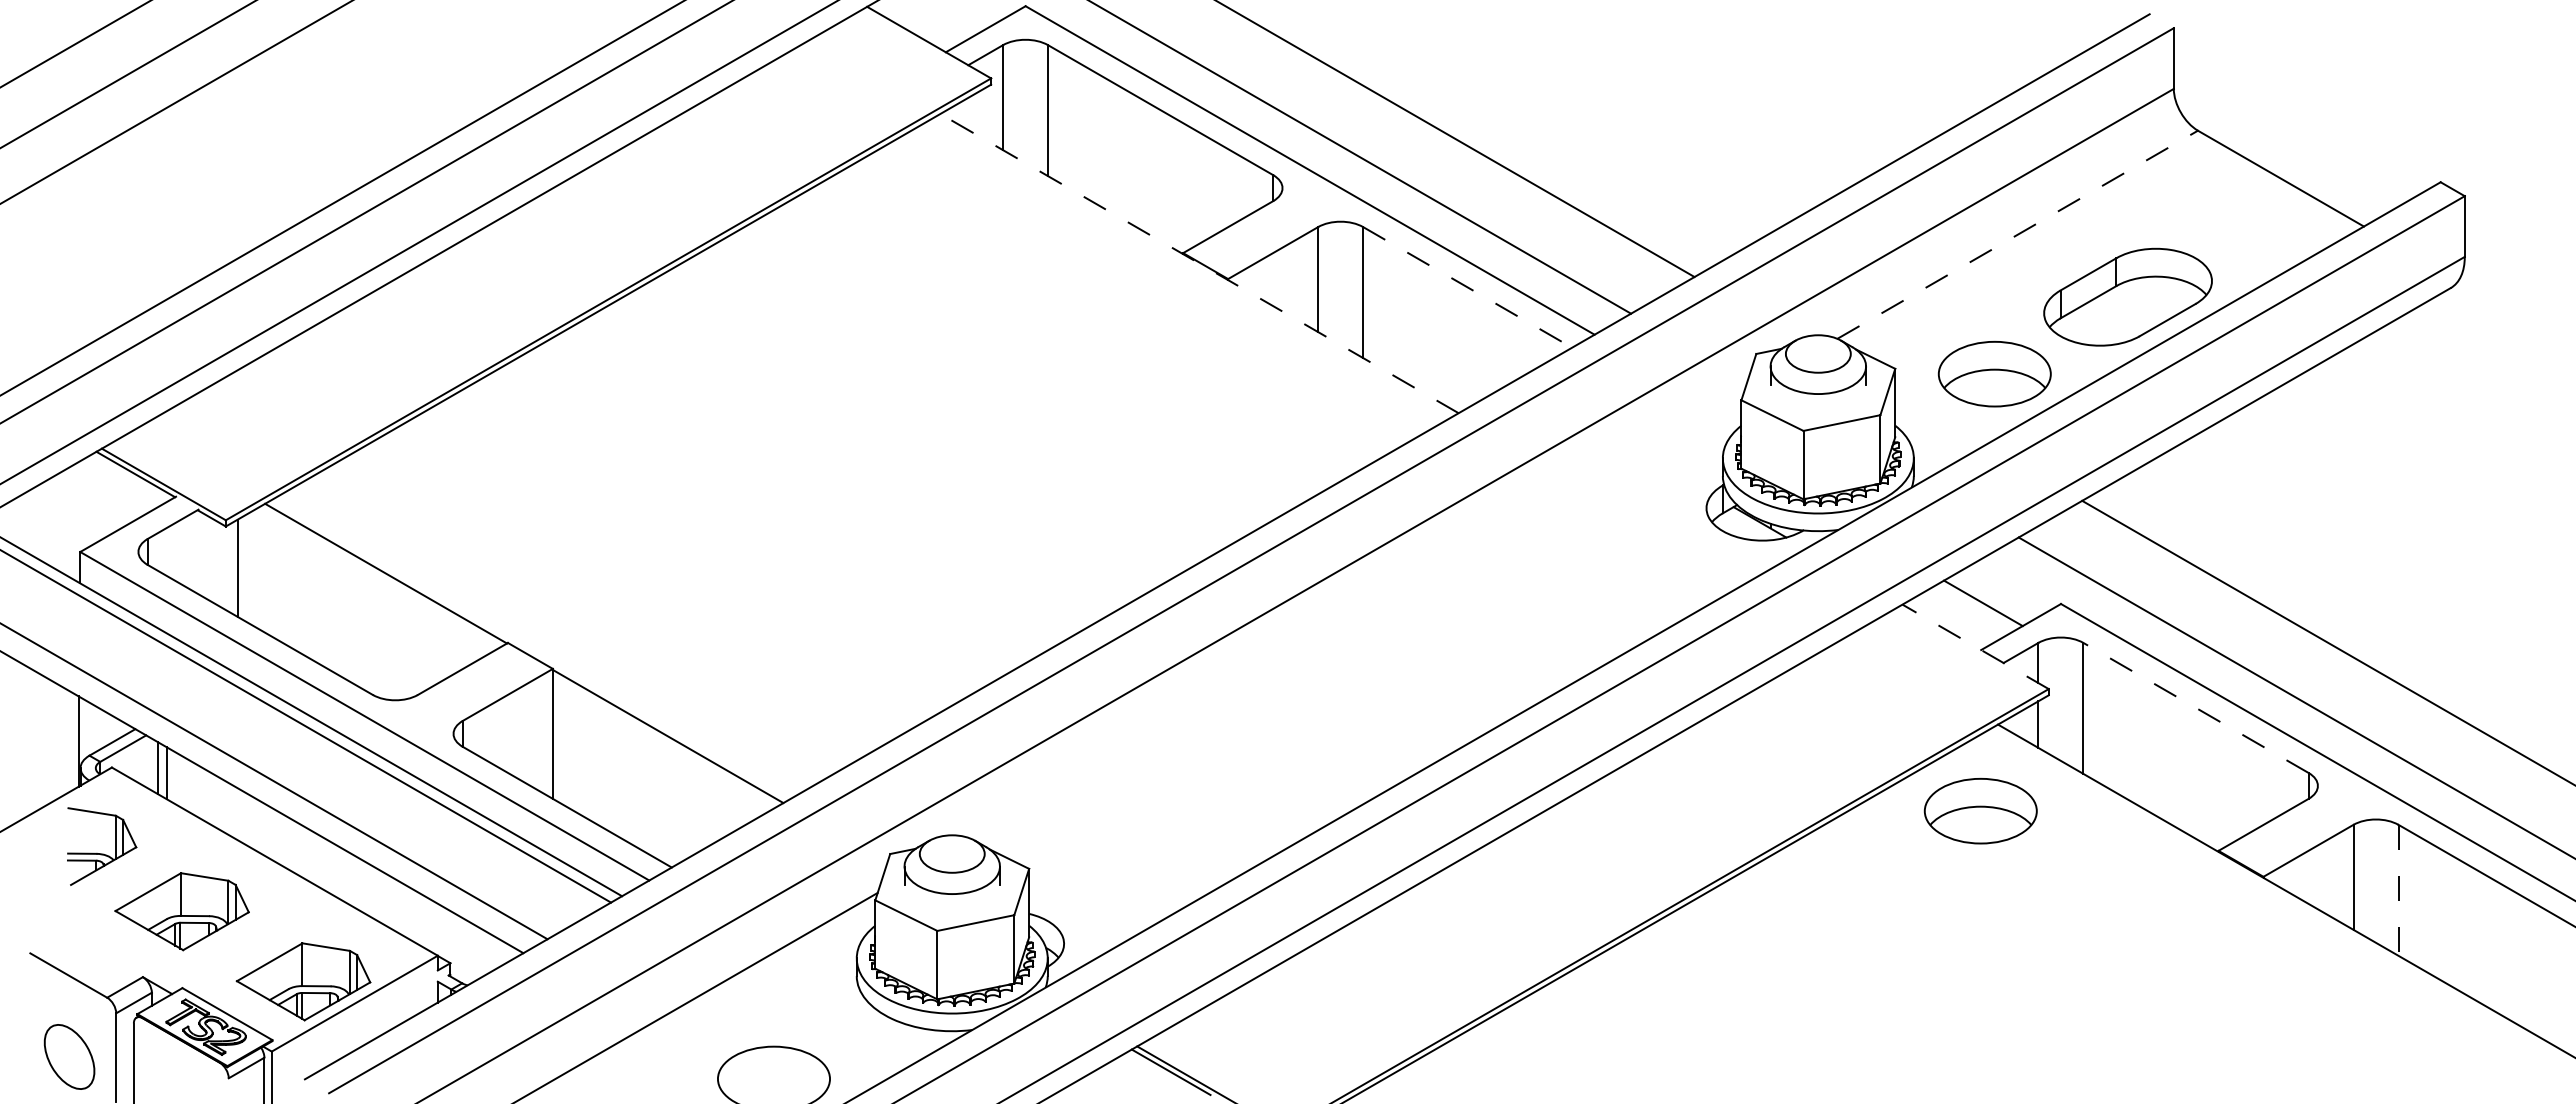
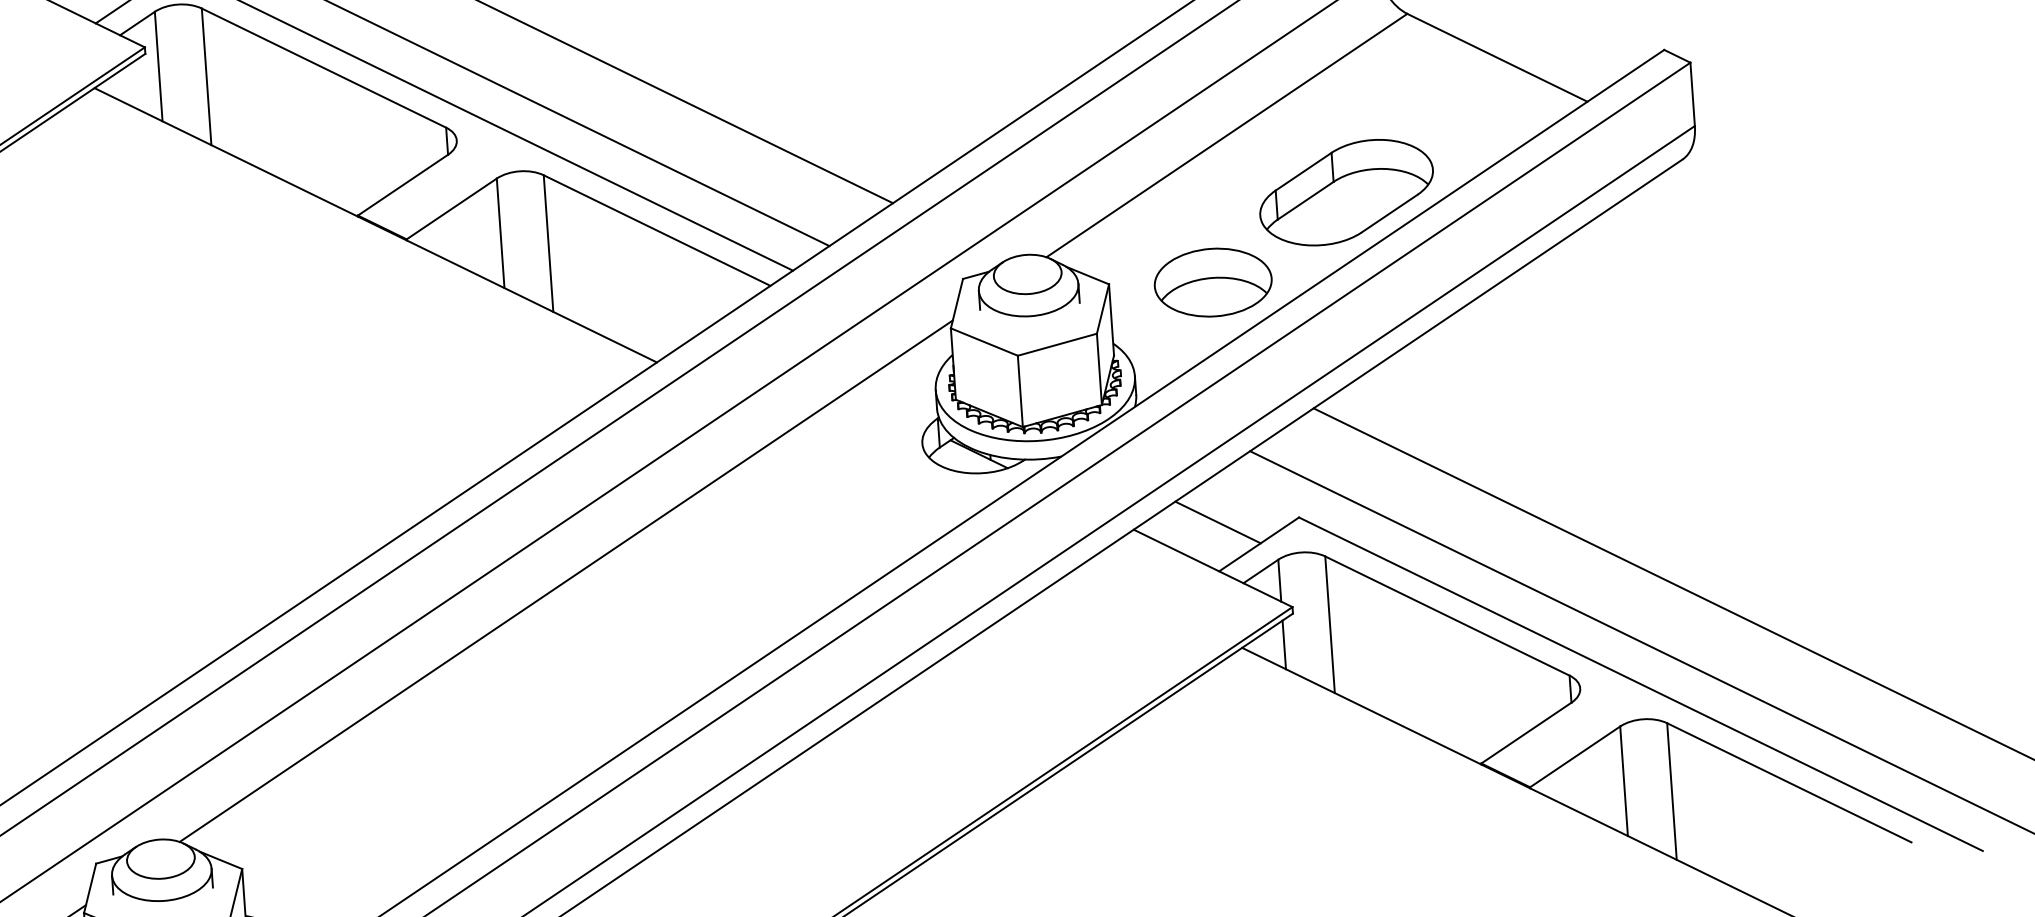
line: (2018, 234) -> (1227, 135), dashed -> solid
line: (1199, 263) -> (375, 225), dashed -> solid
line: (1467, 287) -> (656, 230), dashed -> solid
line: (1357, 615) -> (566, 580), added
line: (1975, 646) -> (1212, 568), dashed -> solid
line: (2196, 707) -> (1447, 615), dashed -> solid
part: (1980, 810) -> (1230, 738), removed
line: (2398, 890) -> (1671, 791), dashed -> solid

